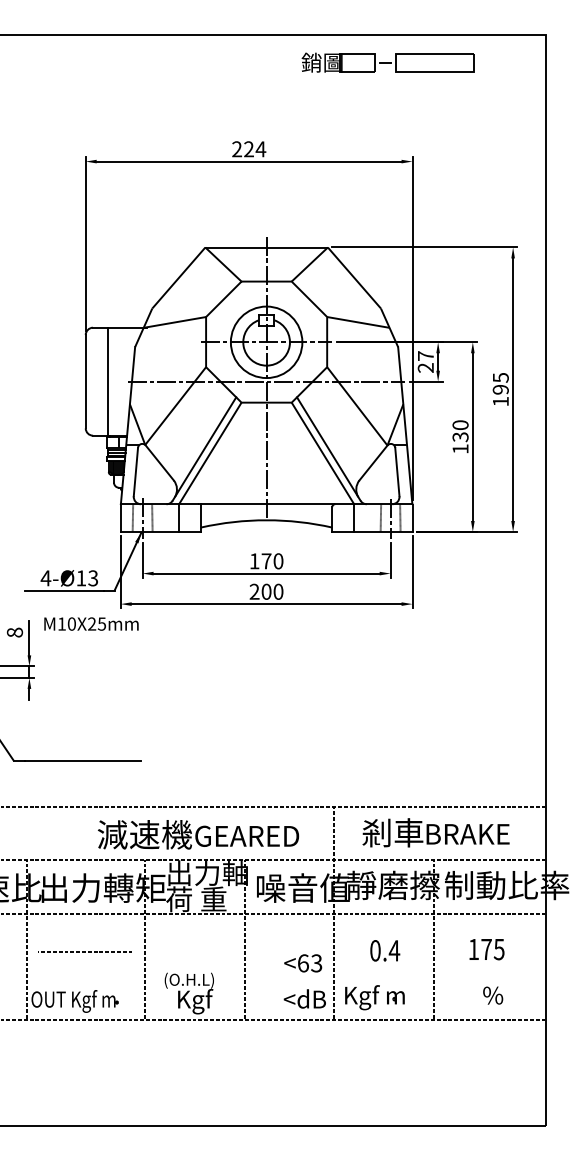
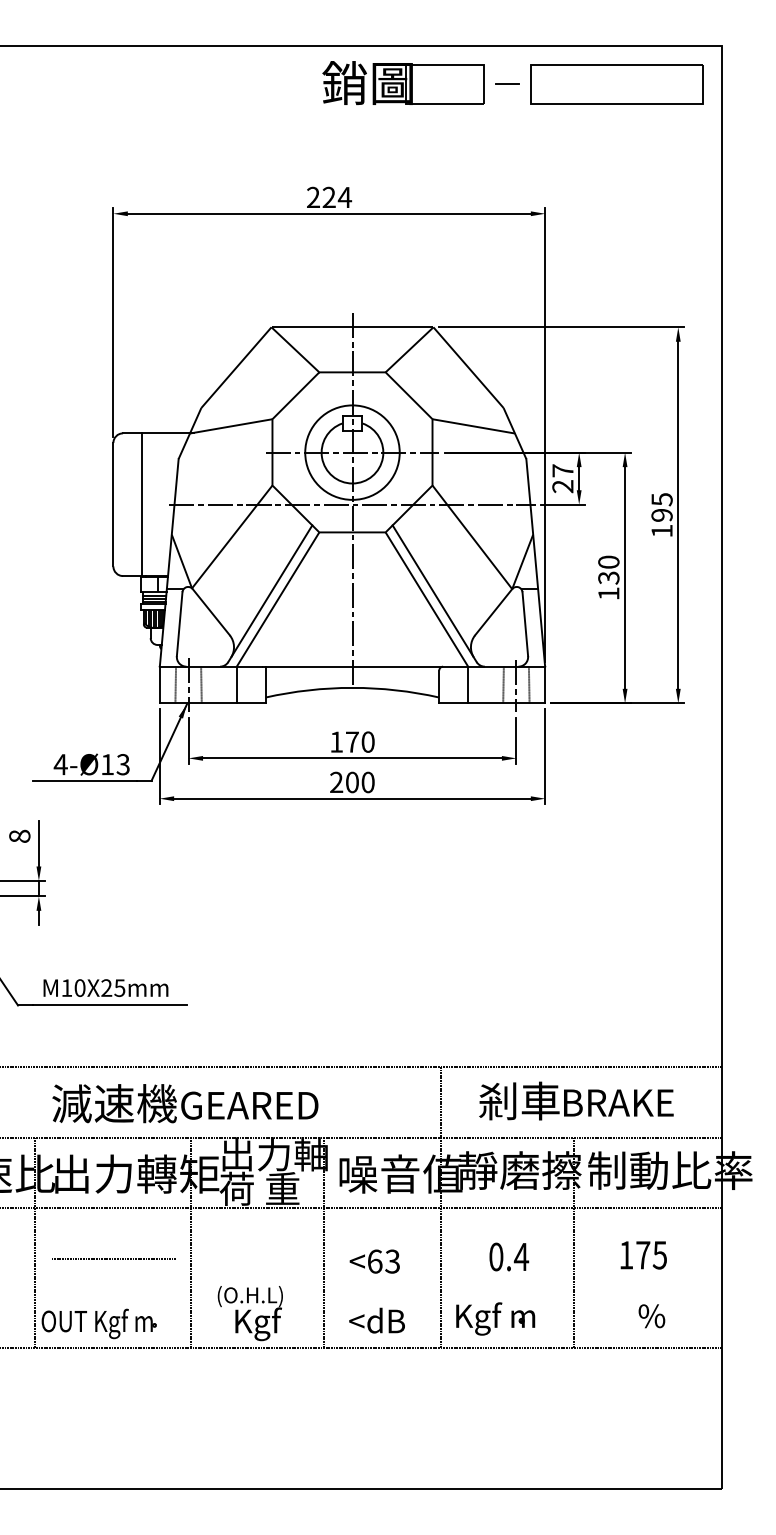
part: (387, 62) -> (512, 82), size x1.67
text: (91, 623) -> (105, 987), moved
text: (198, 834) -> (185, 1103), moved
text: (302, 963) -> (374, 1261), moved
text: (304, 998) -> (376, 1320), moved

